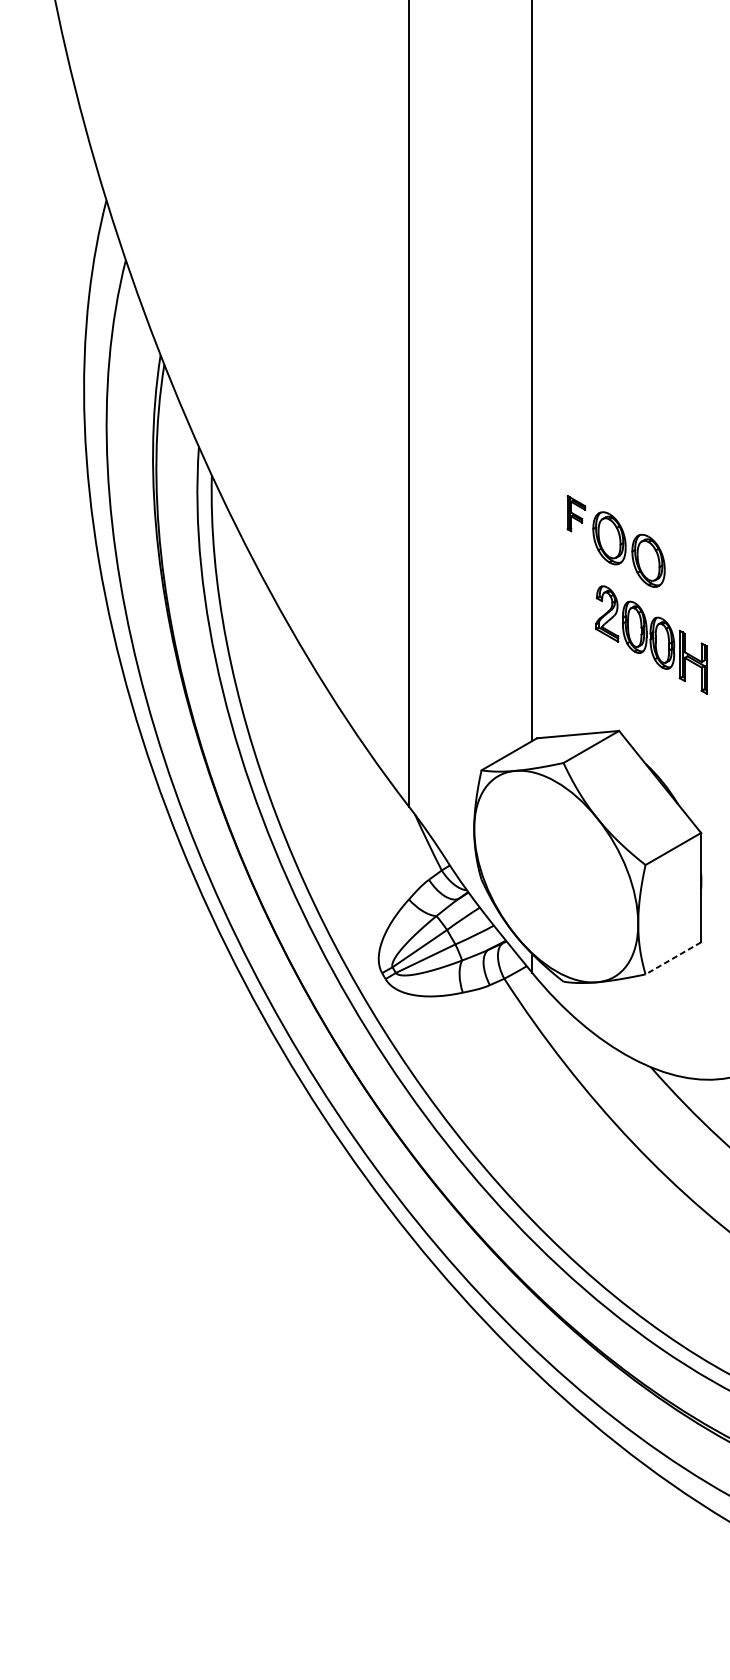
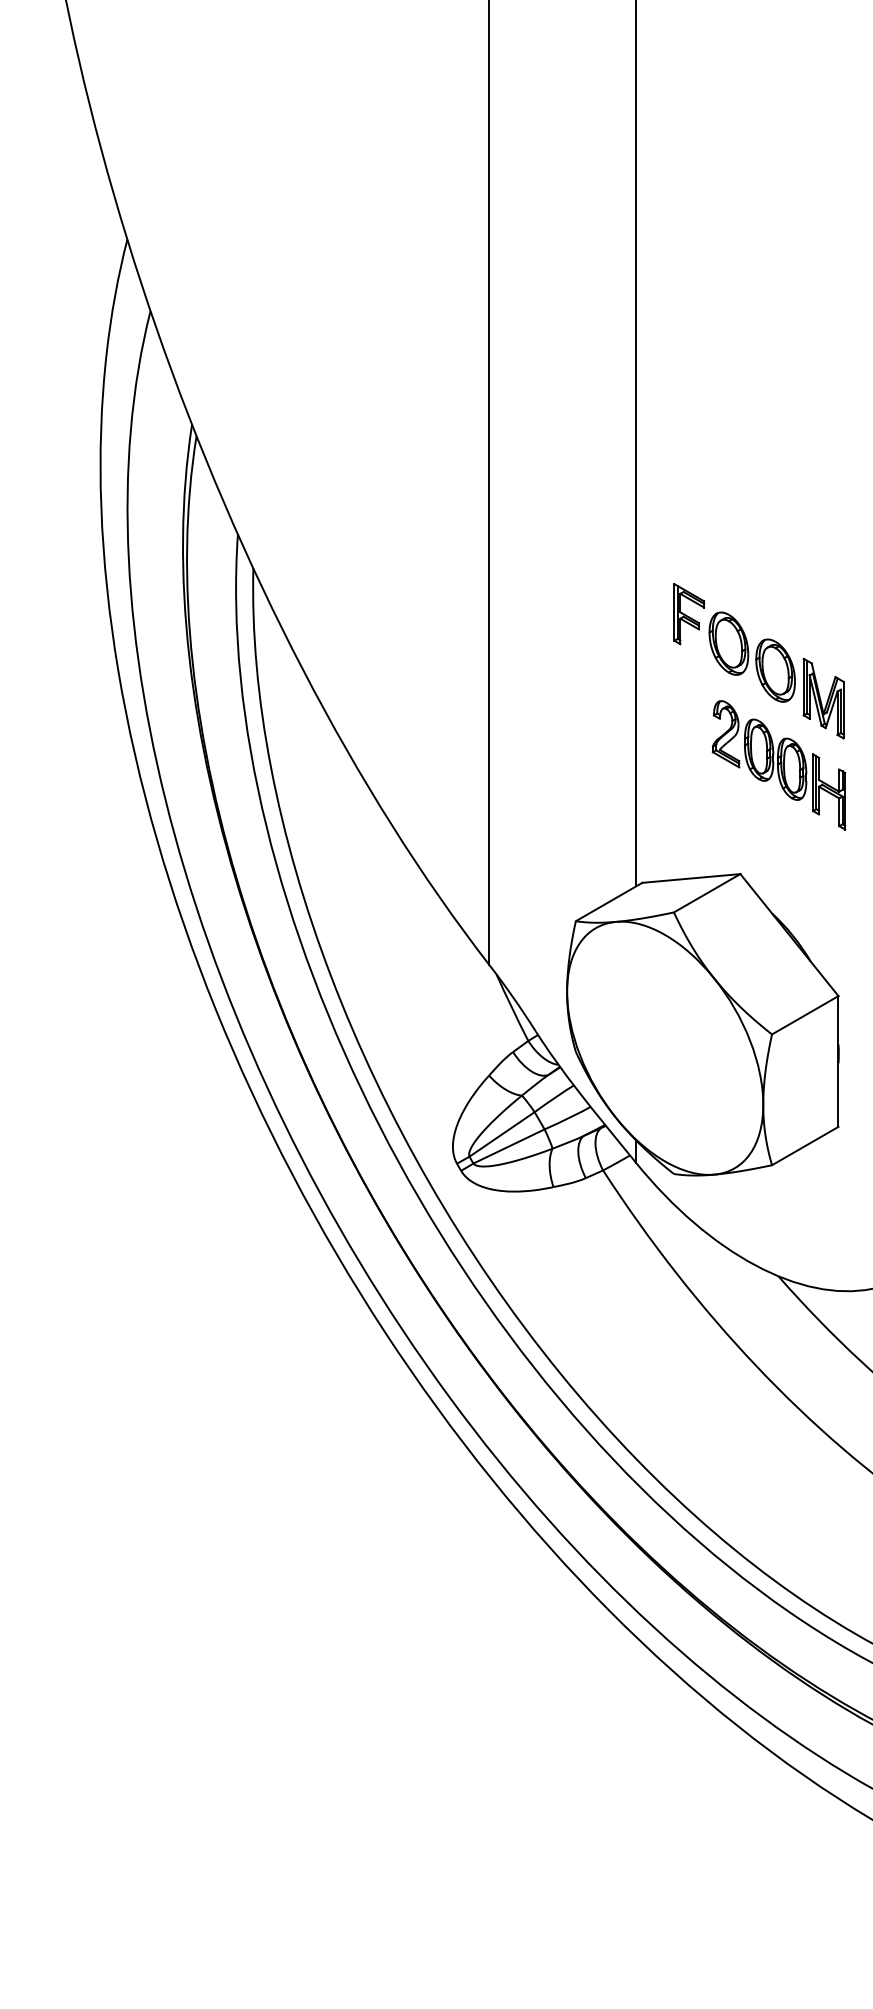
part: (576, 513) -> (689, 614), size x1.43
part: (688, 584) -> (823, 698), added
line: (672, 958) -> (804, 1146), dashed -> solid

